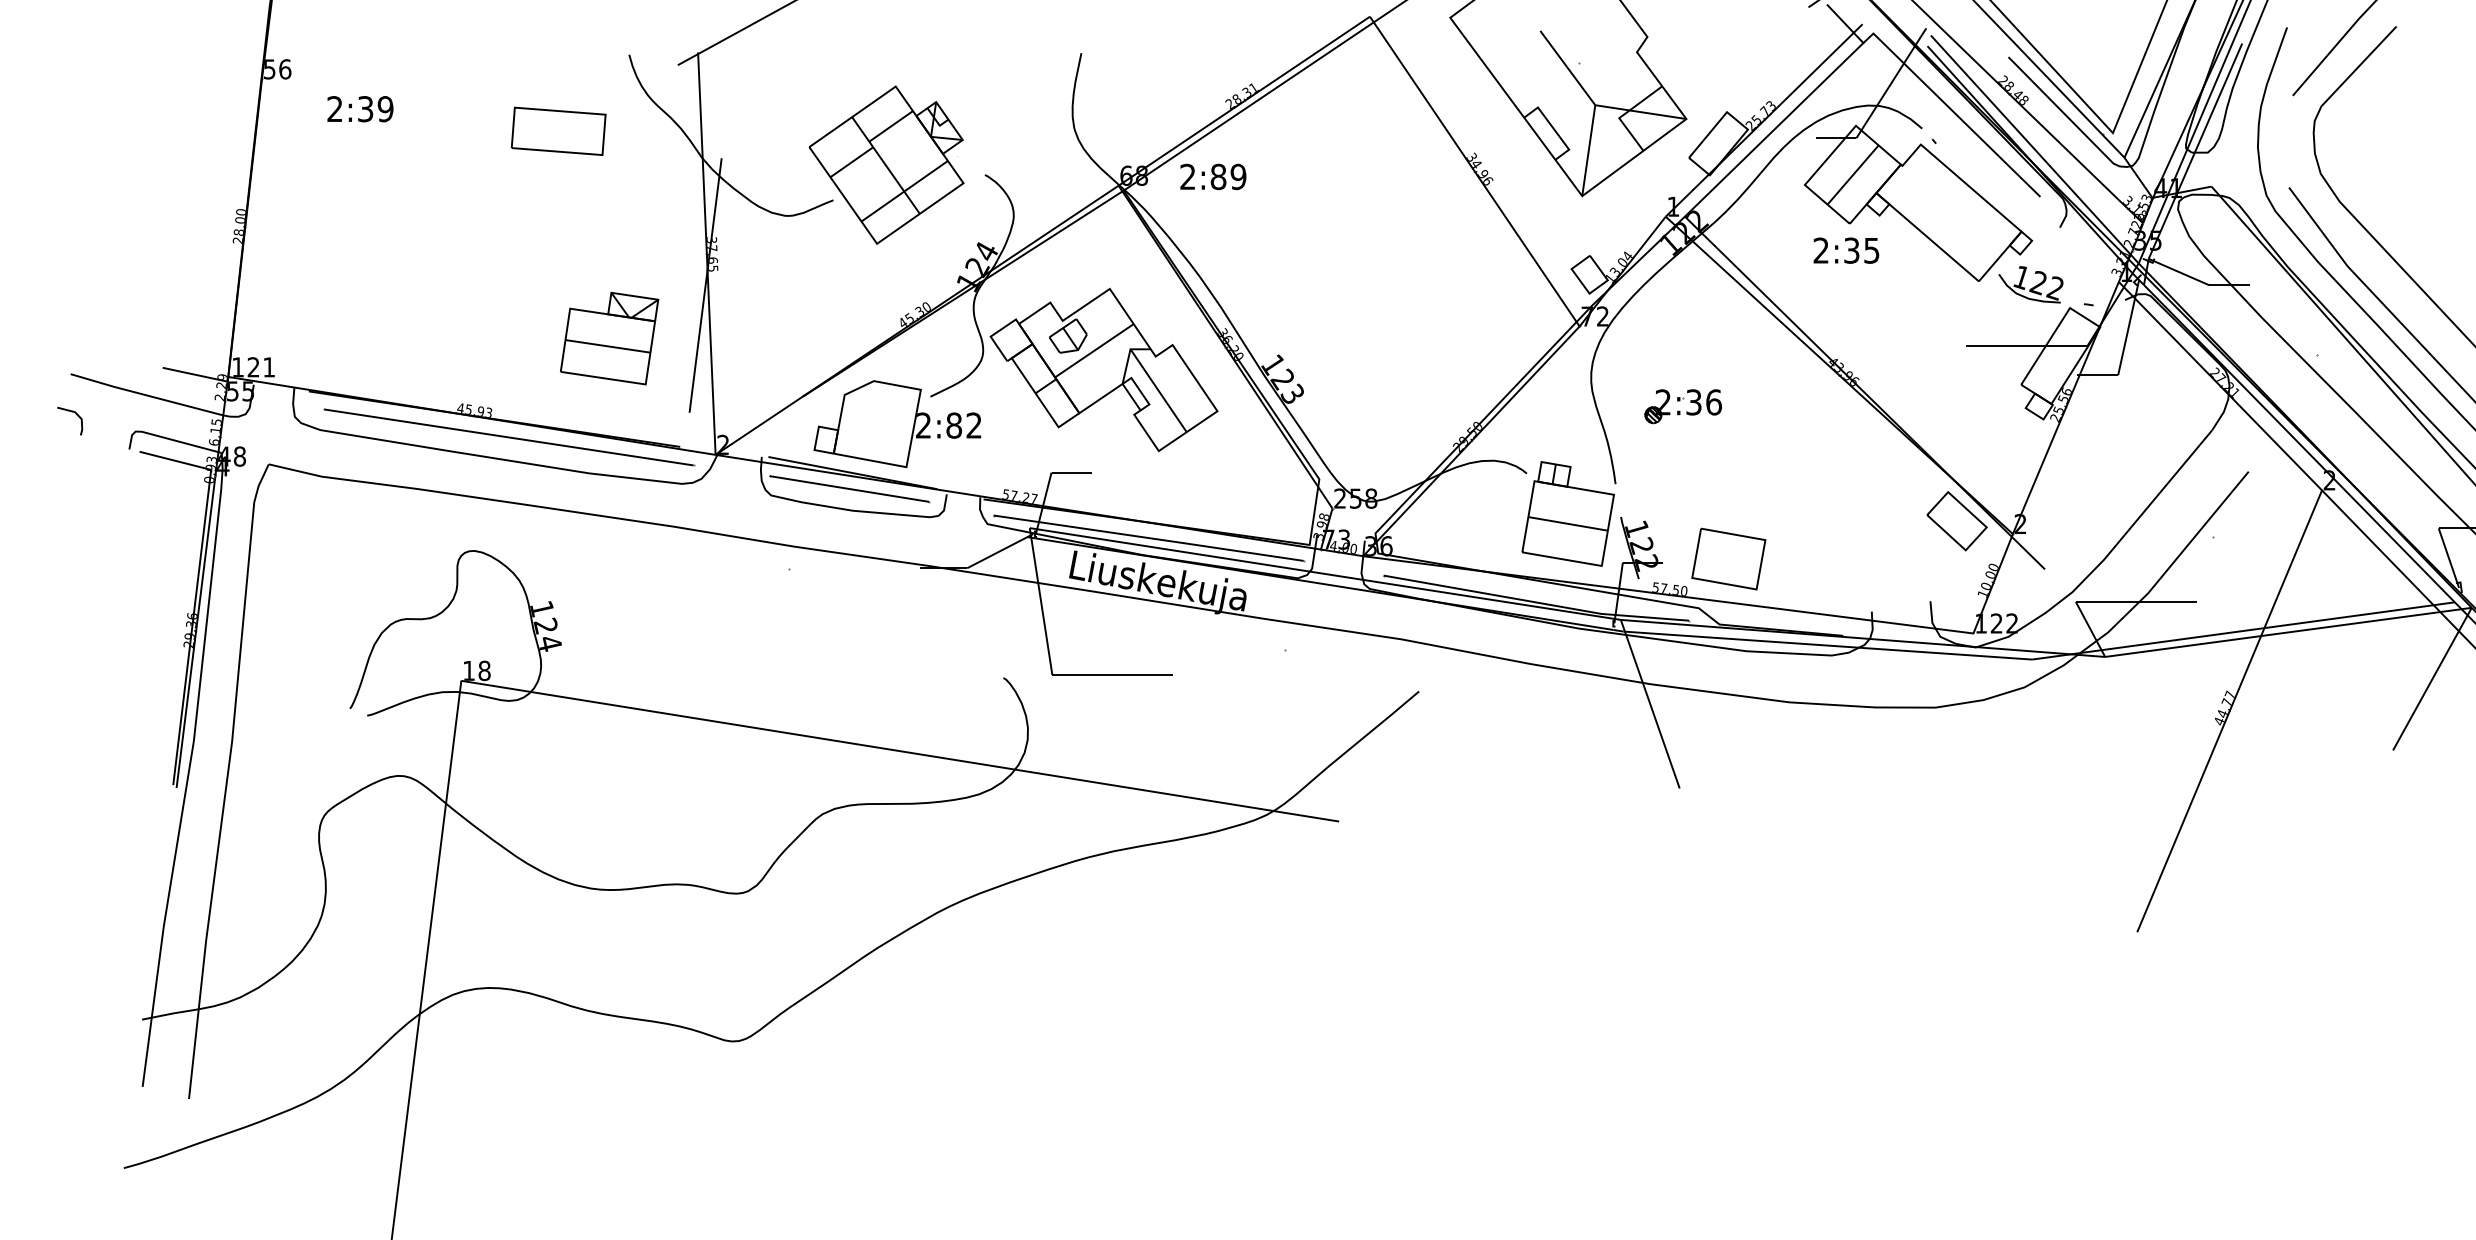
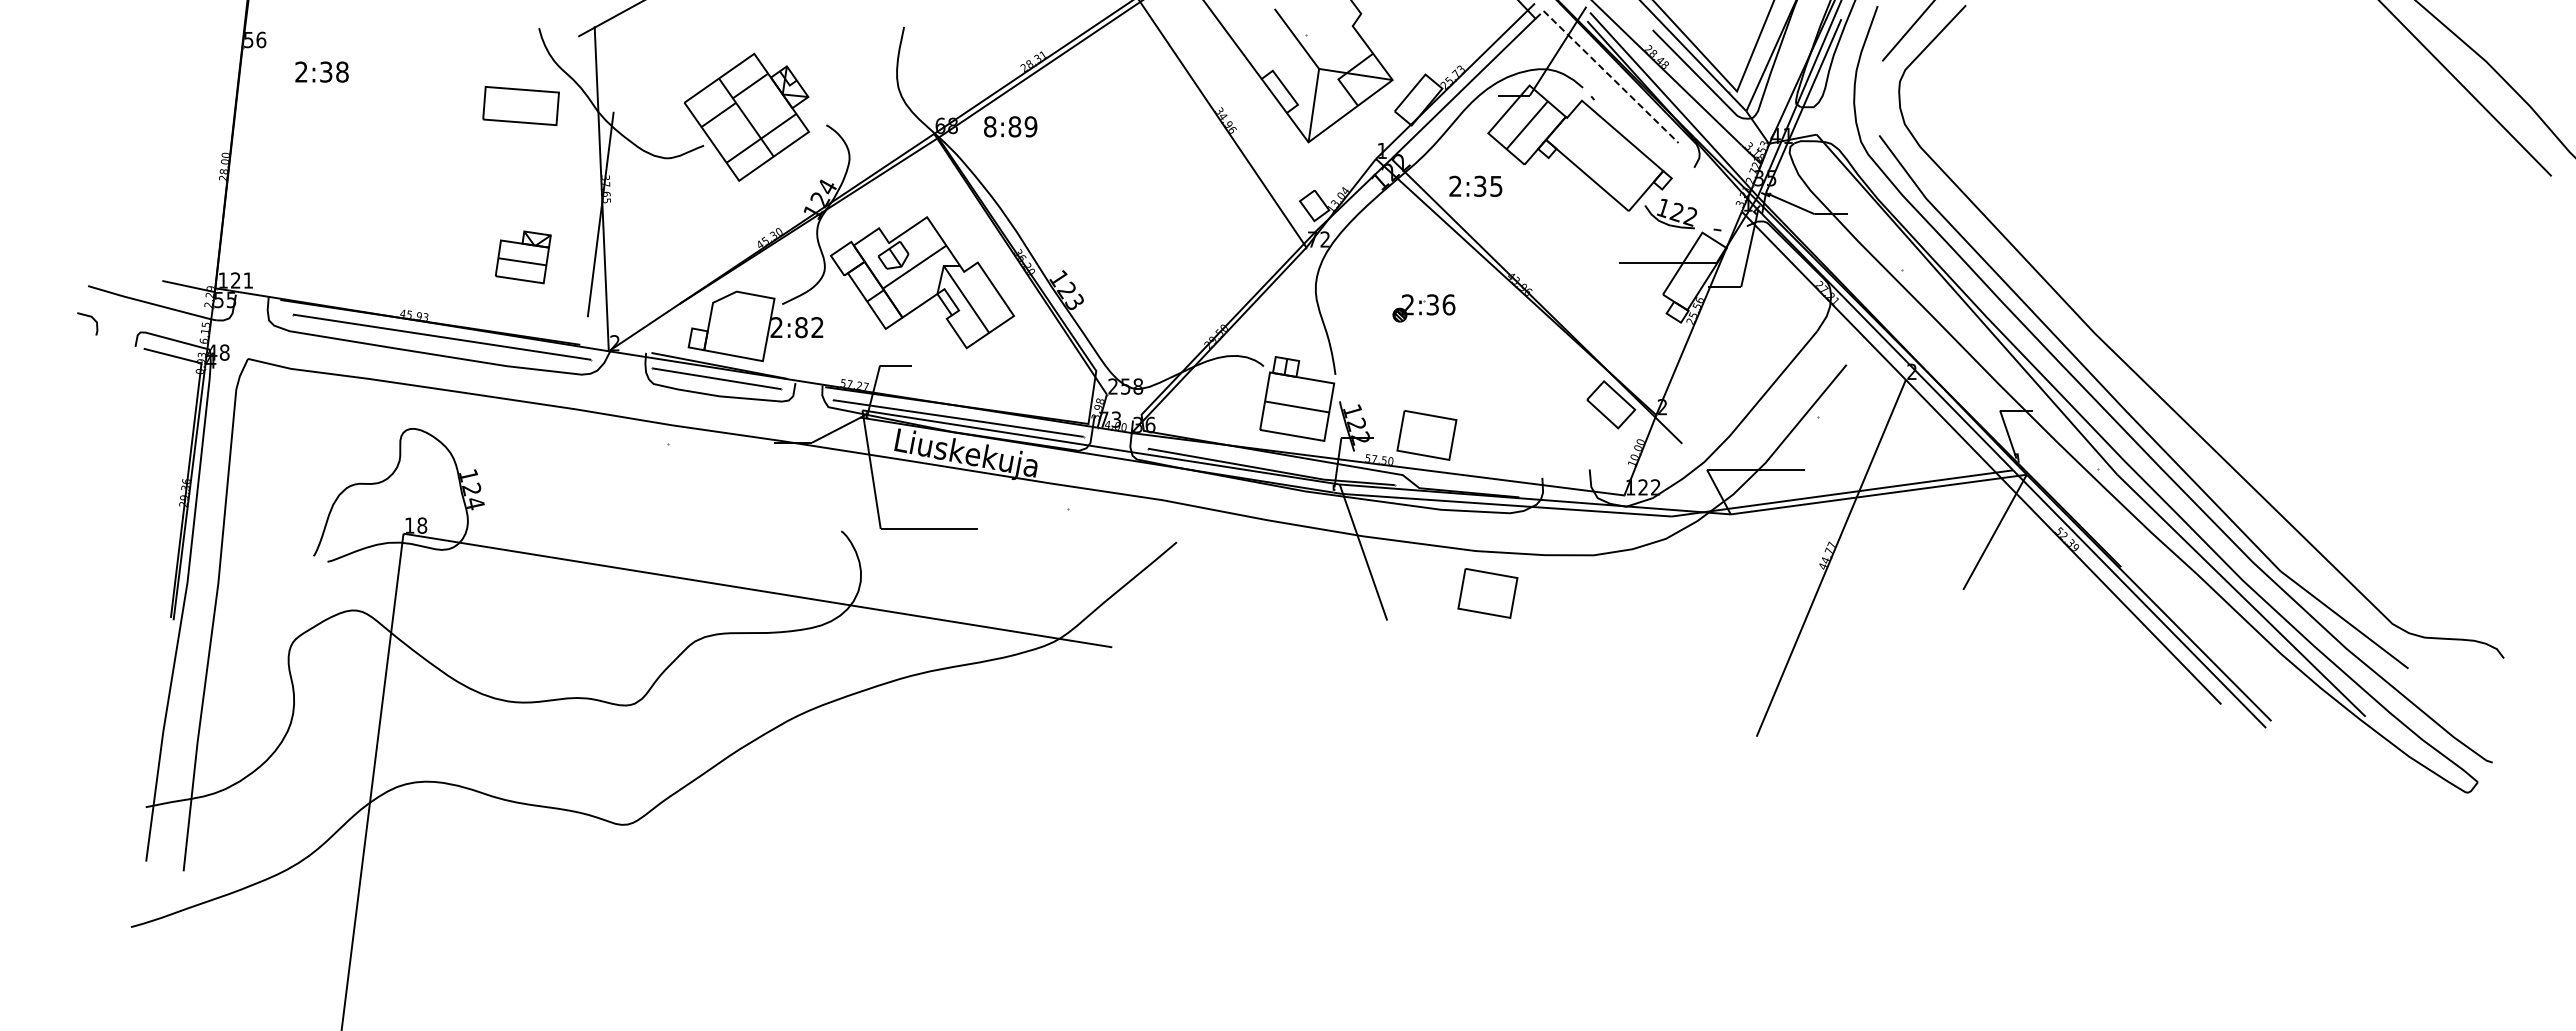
text: (385, 108) -> (342, 71), 2:39 -> 2:38
line: (1951, 109) -> (1606, 72), solid -> dashed
part: (557, 131) -> (520, 106), moved
text: (1188, 176) -> (990, 126), 2:89 -> 8:89
text: (1845, 249) -> (1475, 185), moved
part: (609, 338) -> (523, 257), size x0.7
part: (1682, 406) -> (1423, 308), moved
part: (1803, 754) -> (1487, 593), added

